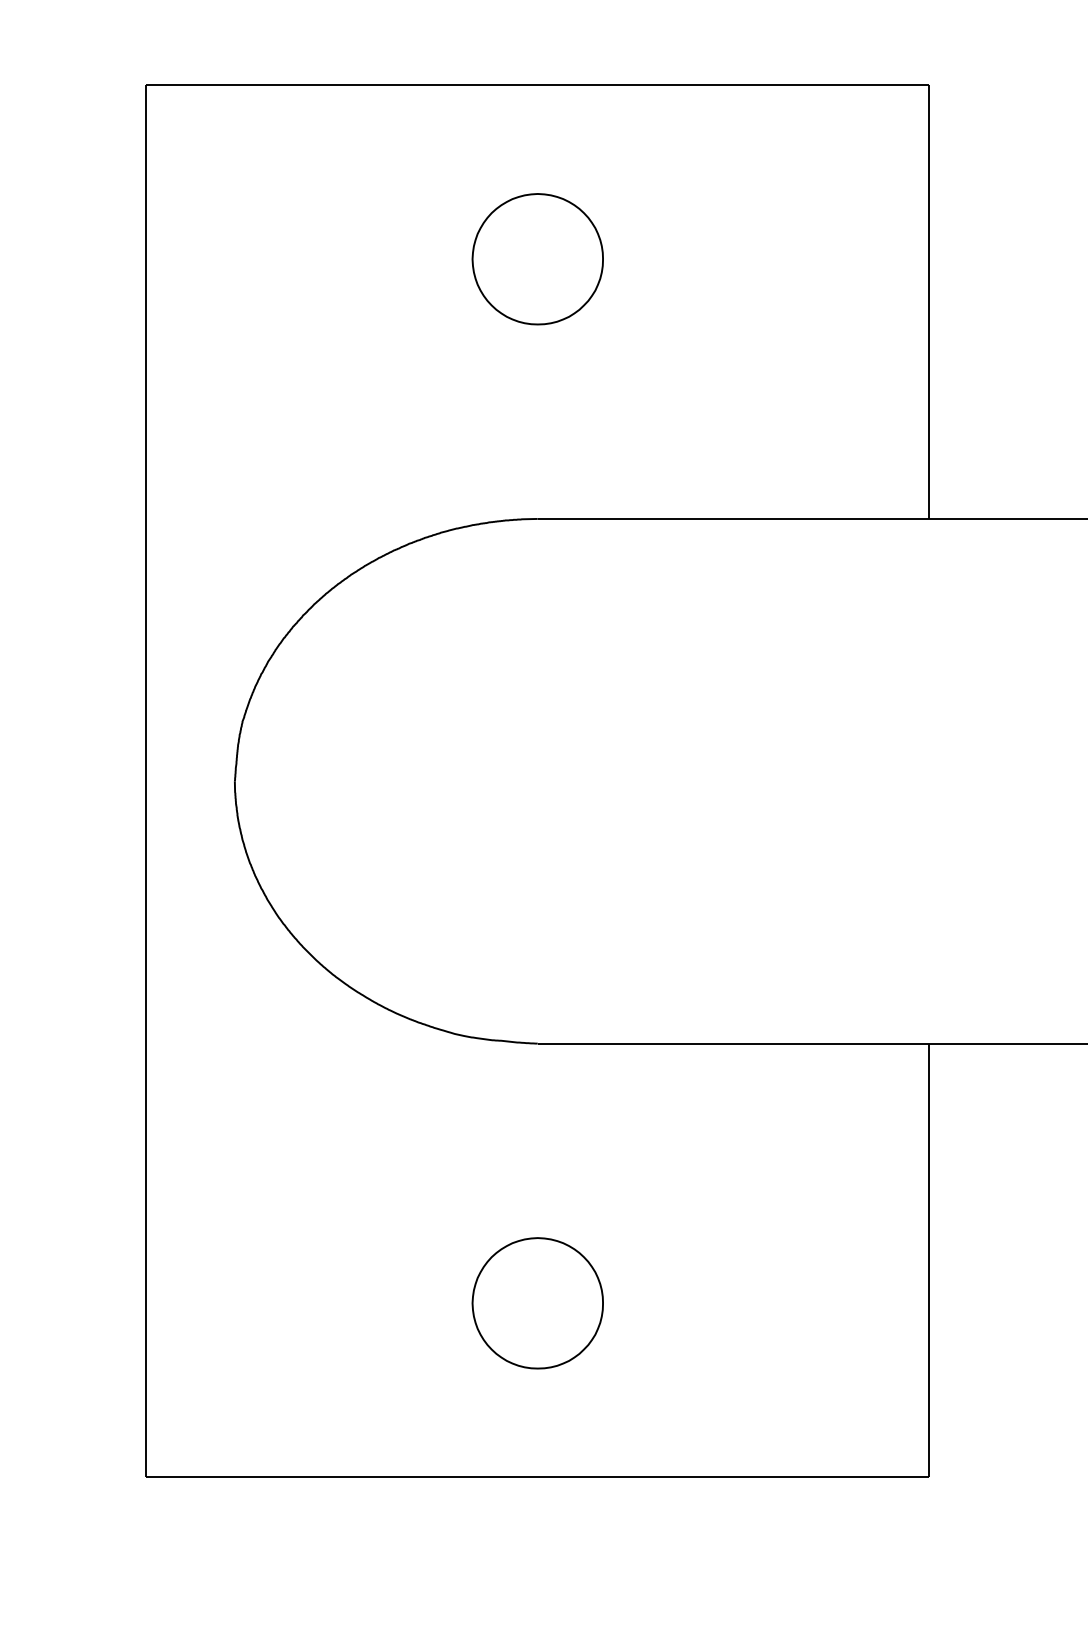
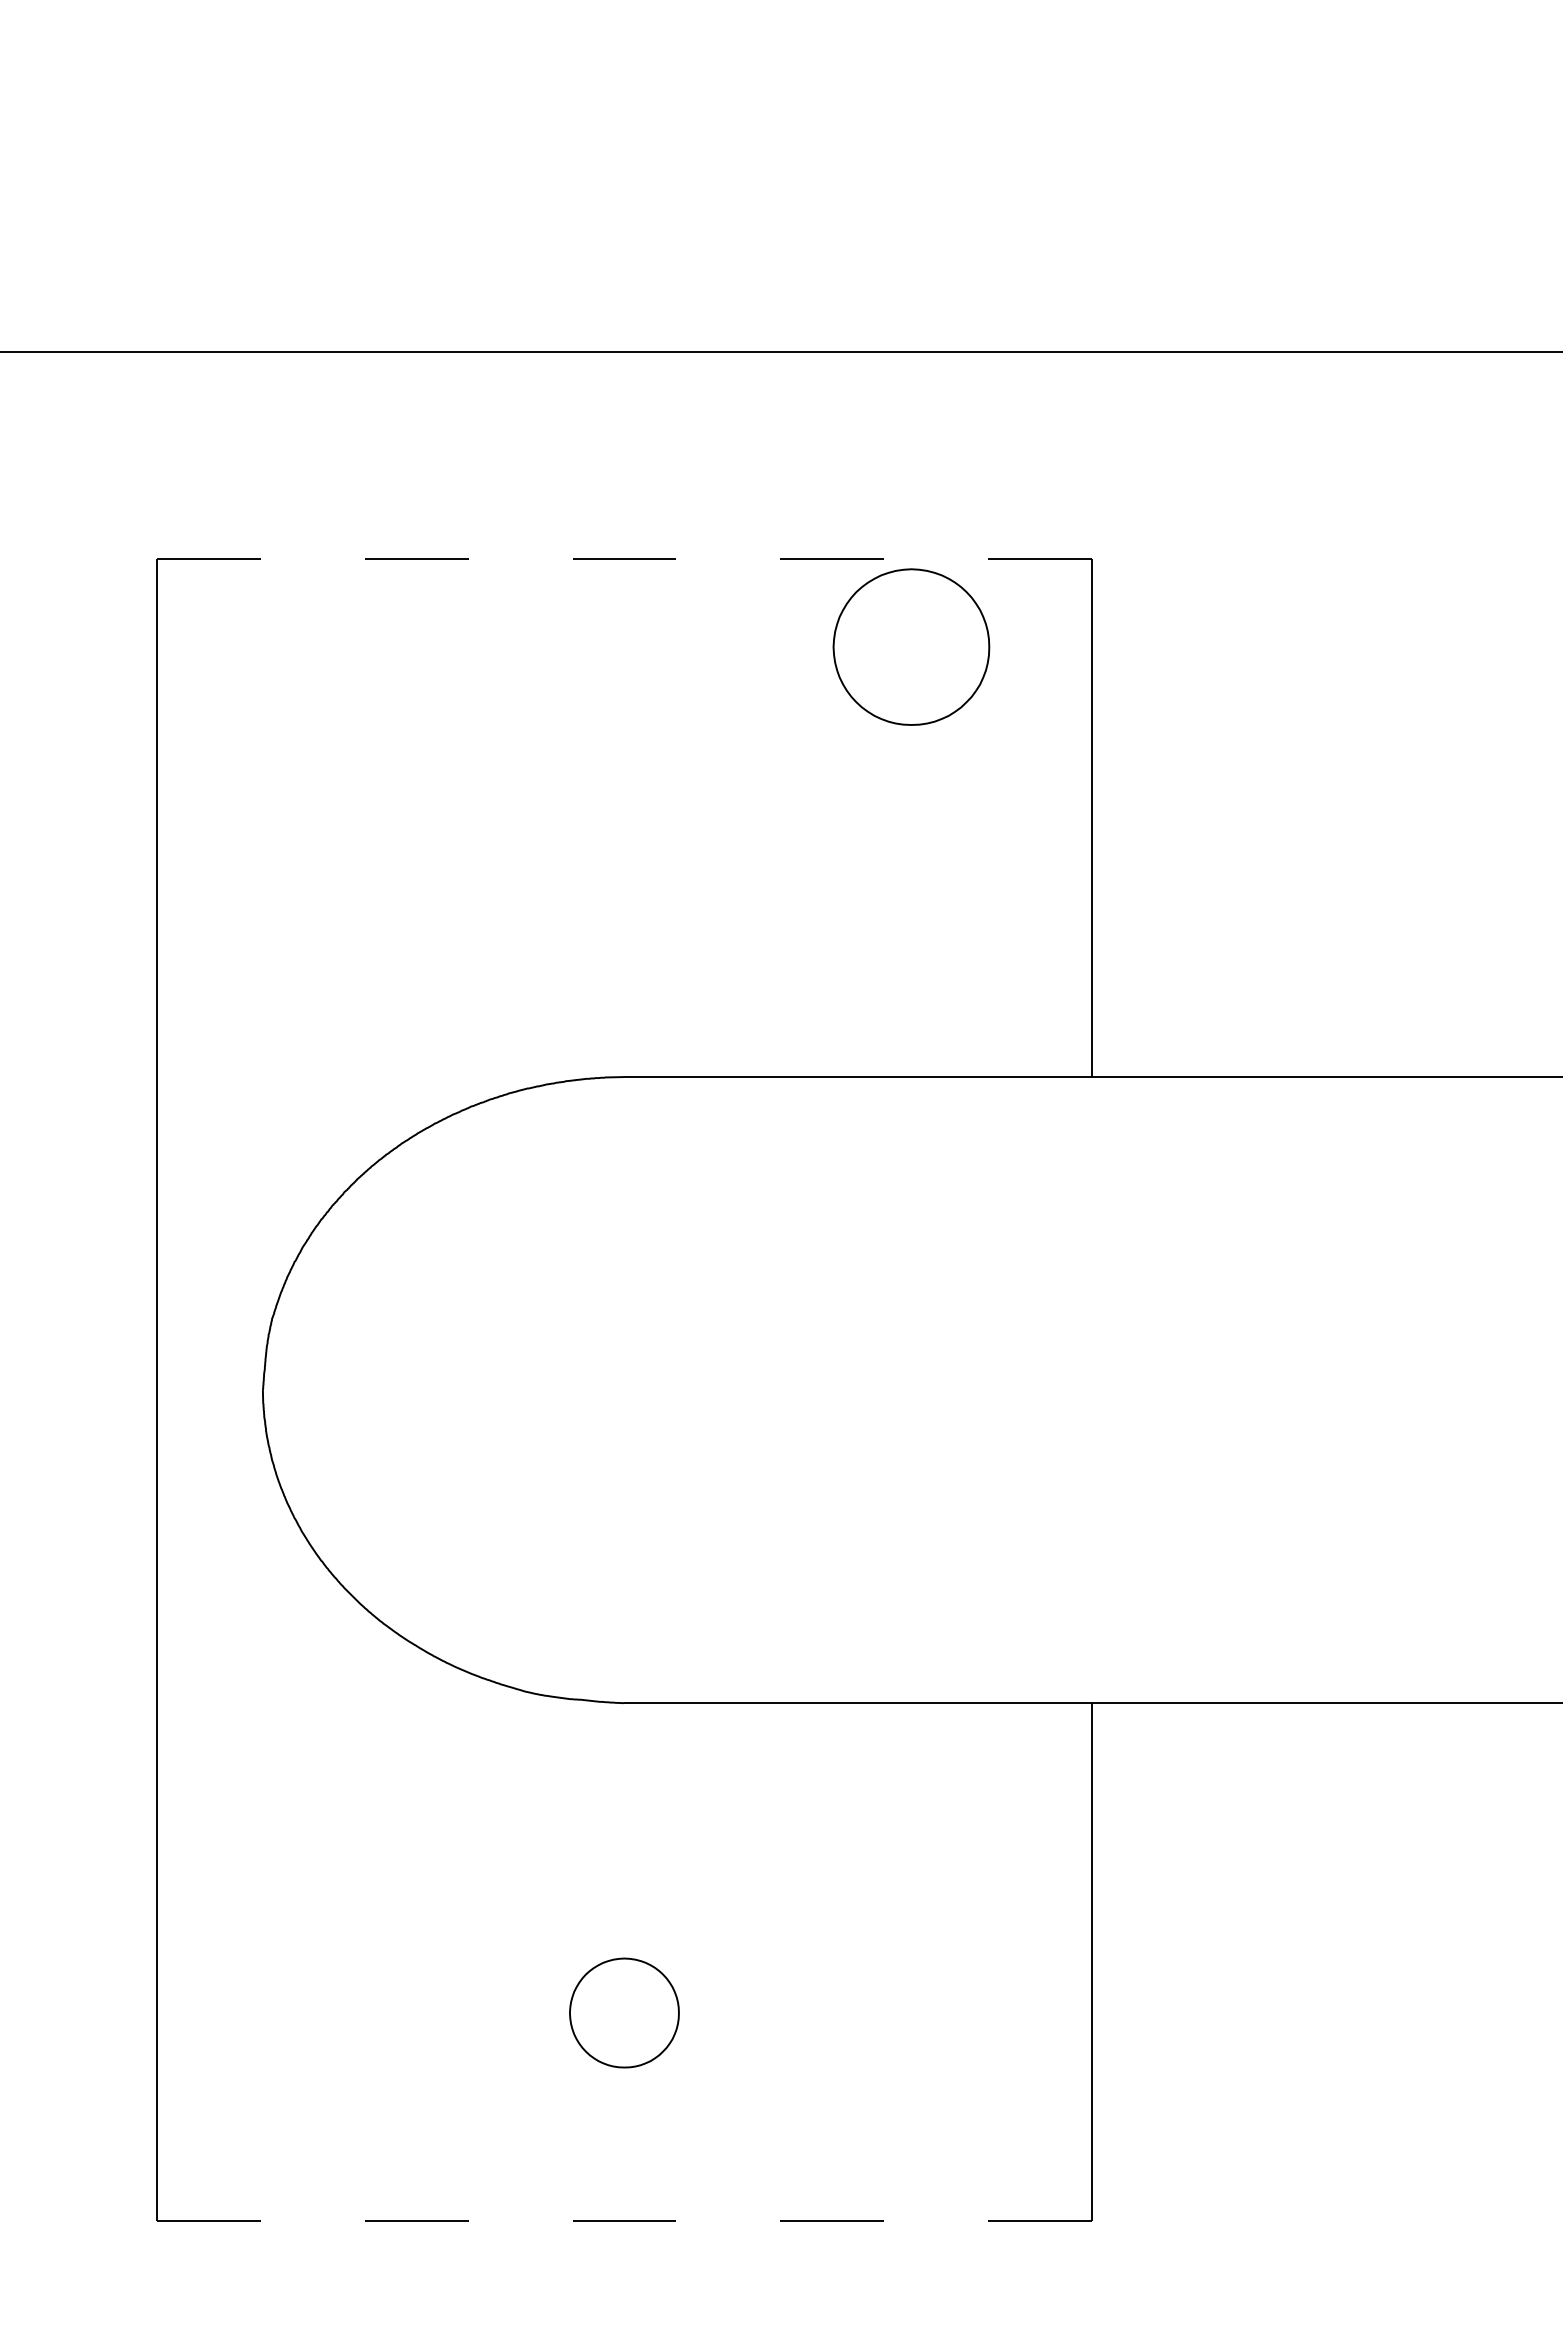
line: (537, 85) -> (624, 559), solid -> dashed
part: (537, 258) -> (911, 646), moved
part: (537, 1302) -> (624, 2012), size x0.7
line: (537, 1477) -> (623, 2220), solid -> dashed

